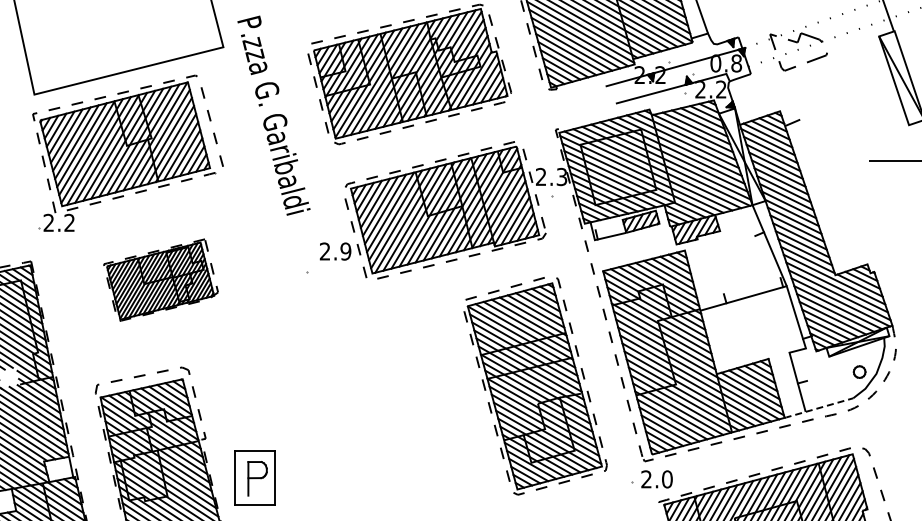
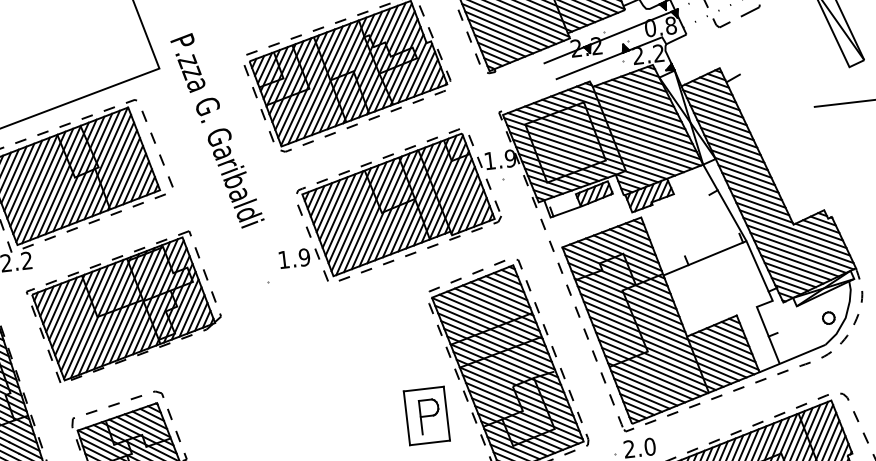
text: (551, 176) -> (500, 159), 2.3 -> 1.9
text: (324, 251) -> (283, 259), 2.9 -> 1.9
part: (160, 279) -> (123, 306), size x1.67
line: (818, 408) -> (792, 359), dashed -> solid
part: (448, 422) -> (426, 415), added

